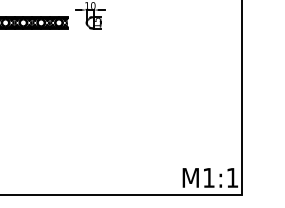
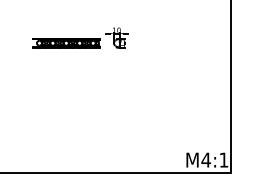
text: (208, 177) -> (205, 159), M1:1 -> M4:1

